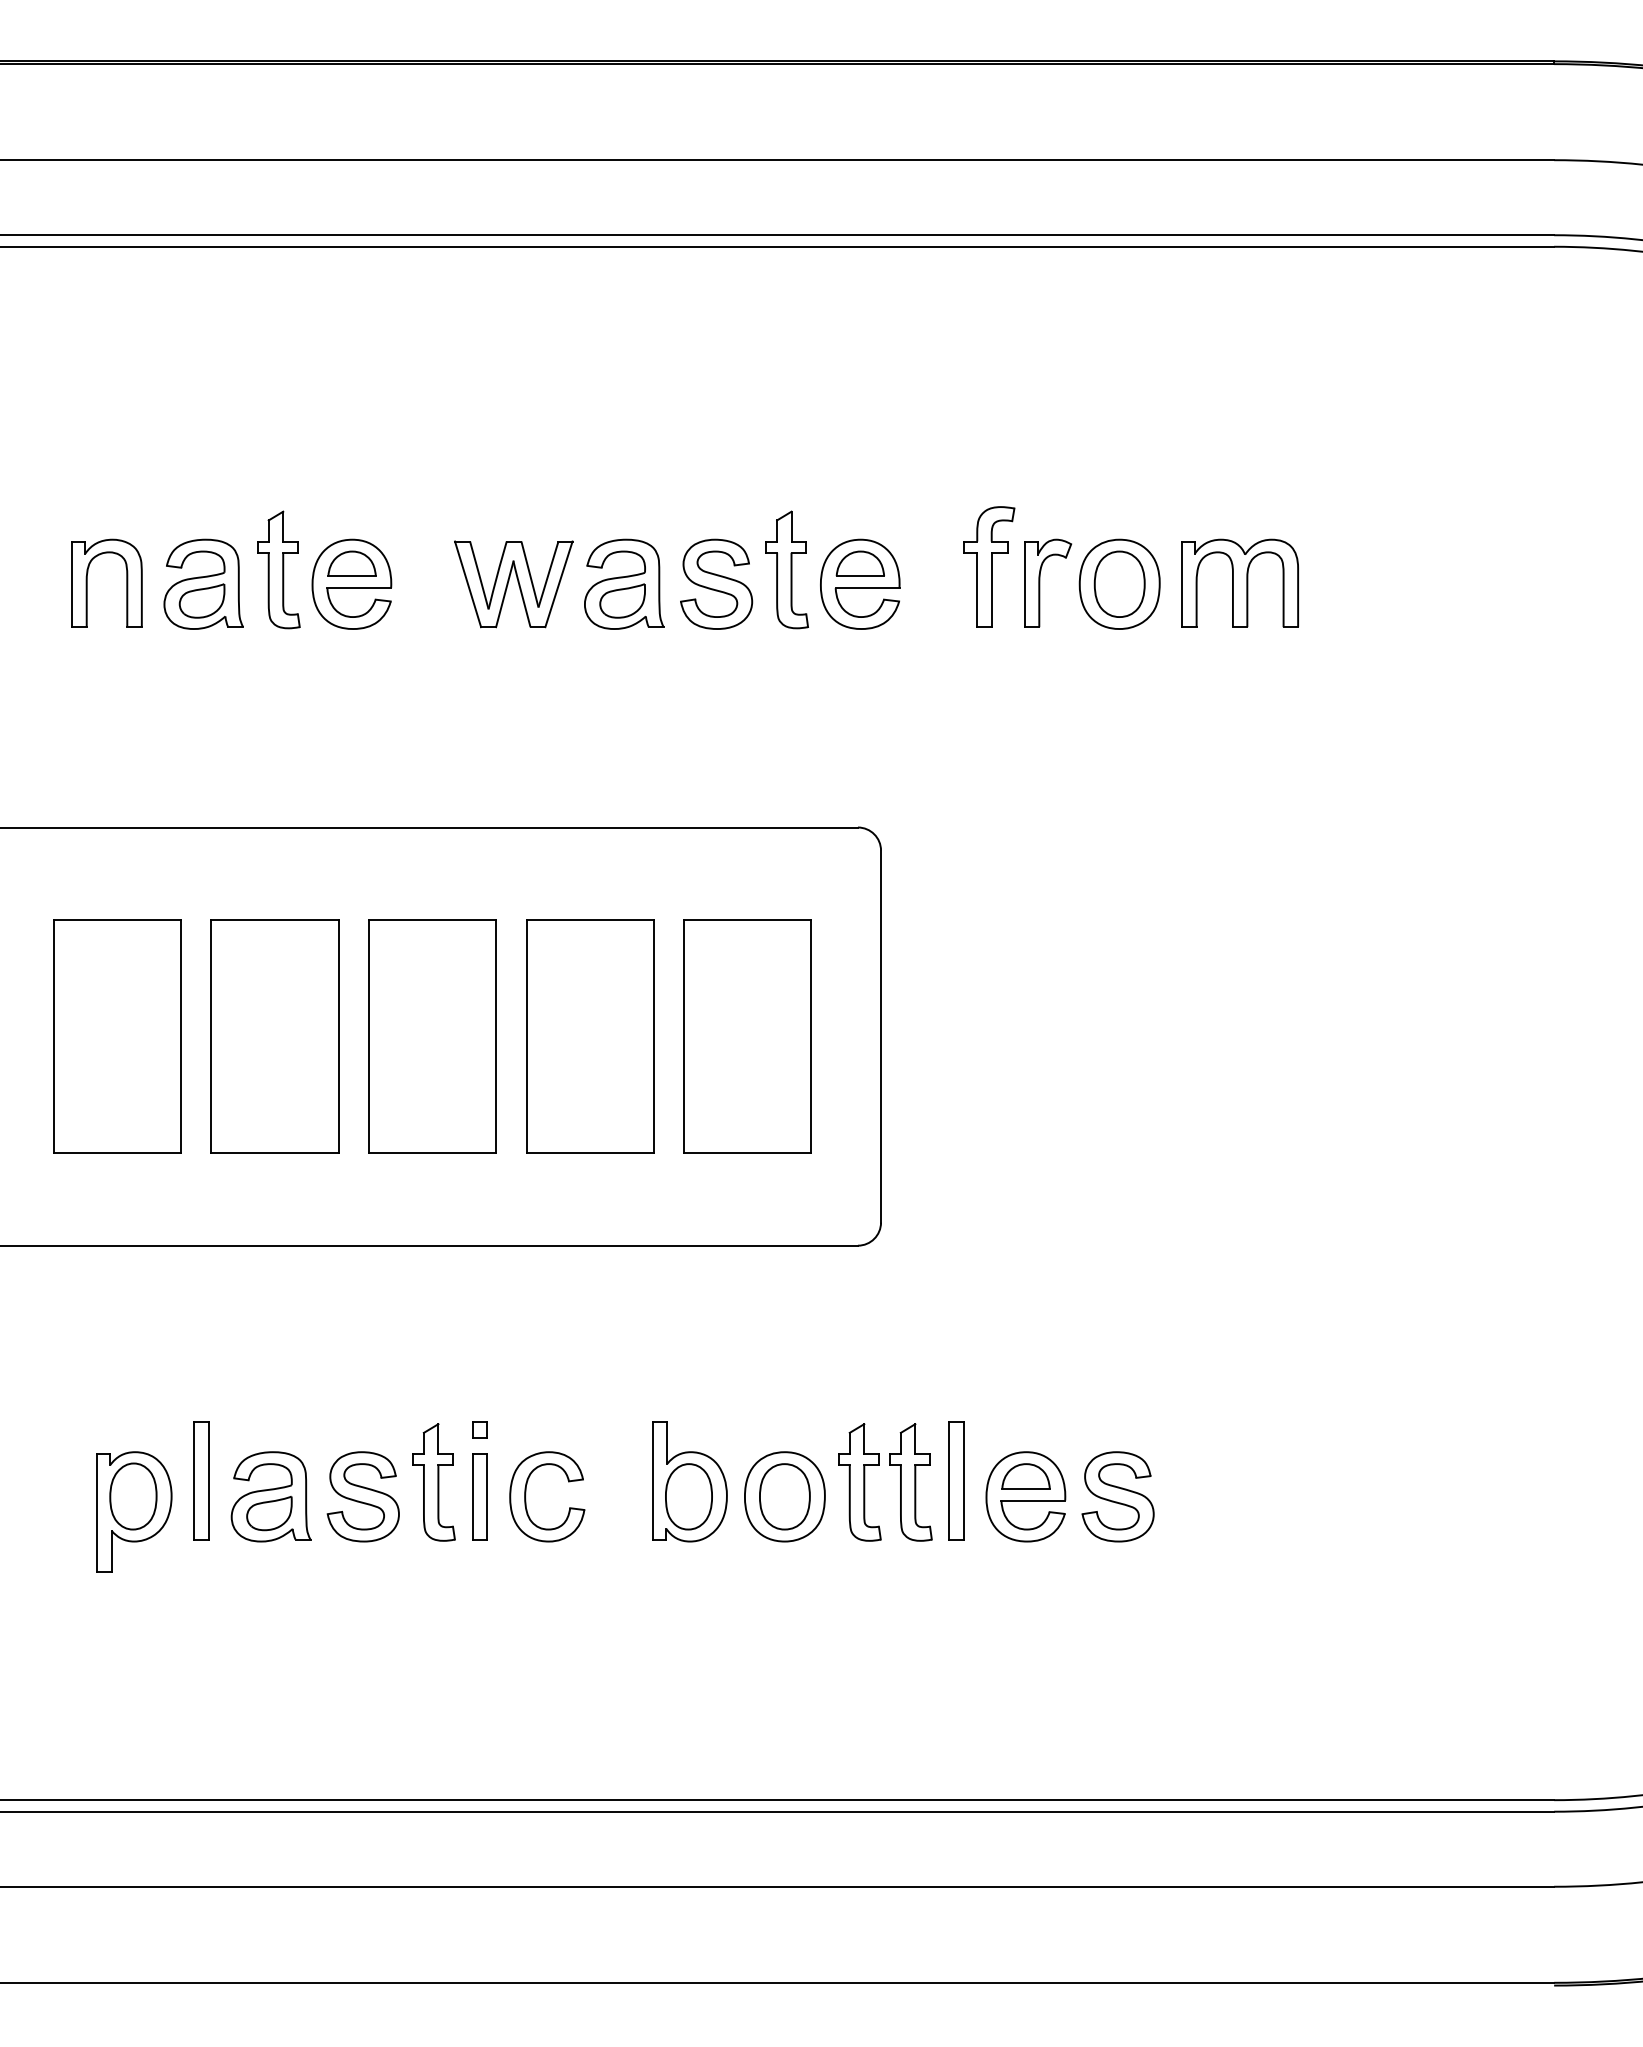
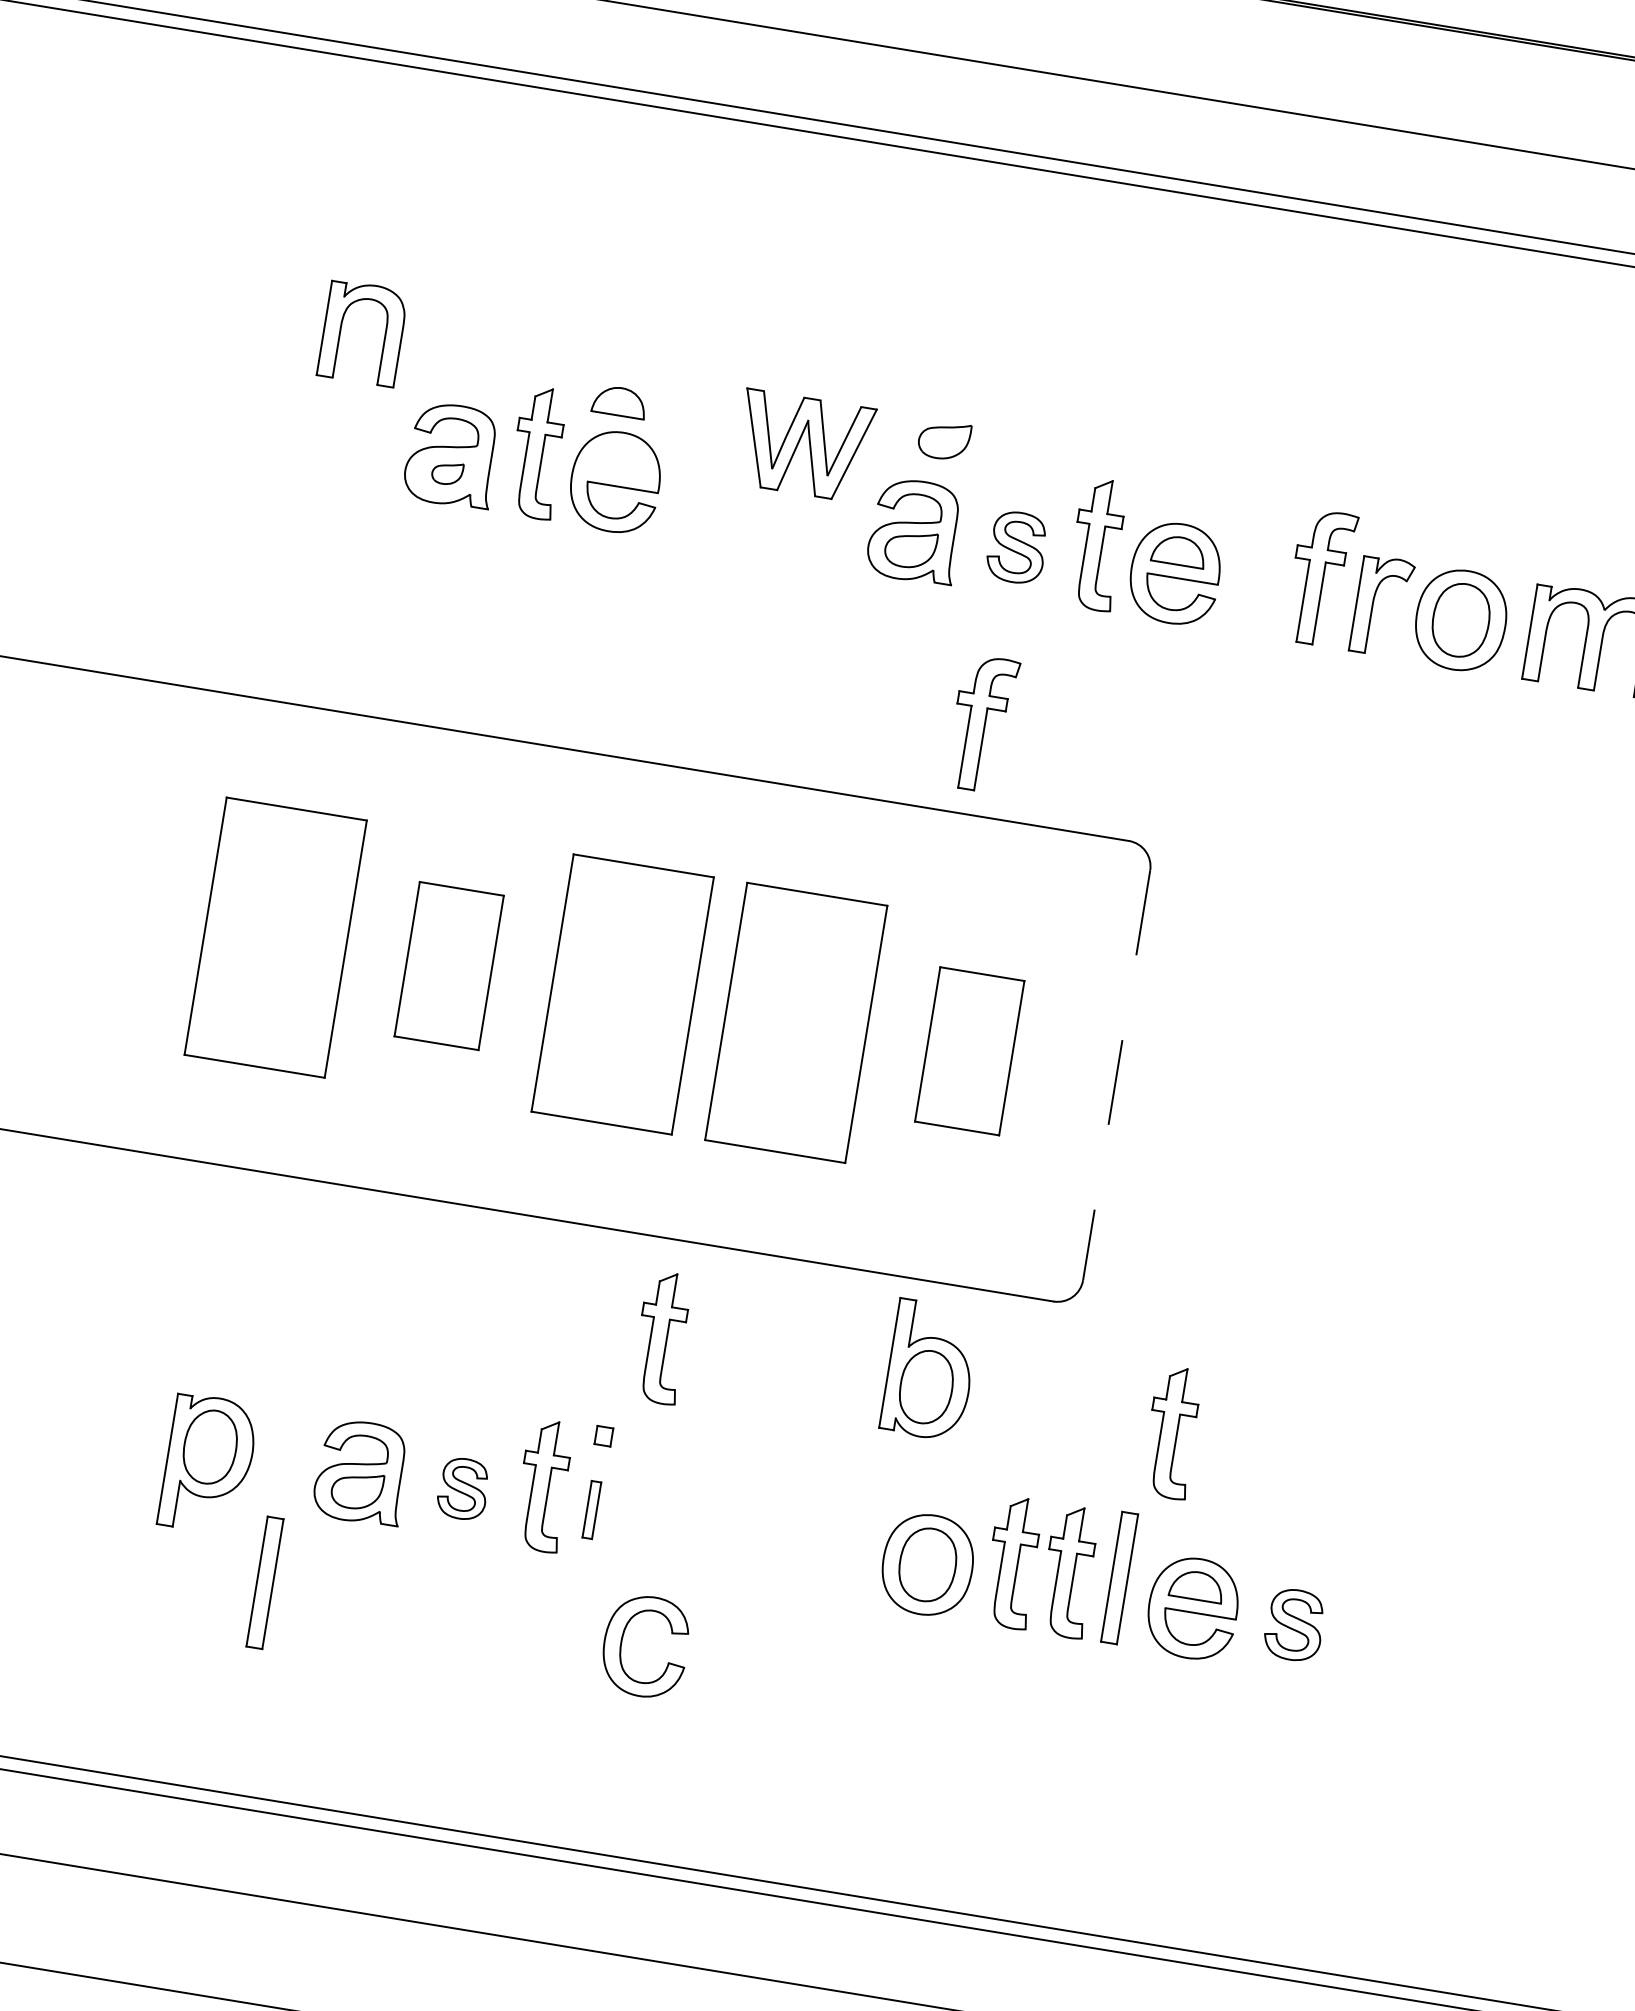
part: (636, 499) -> (944, 439), added
part: (351, 563) -> (619, 401), moved
part: (87, 582) -> (341, 328), moved
part: (716, 583) -> (1017, 546), size x0.7
part: (513, 584) -> (804, 446), moved
part: (201, 600) -> (446, 472), size x0.6
part: (711, 744) -> (982, 723), added
part: (274, 1036) -> (448, 965), size x0.6
part: (747, 1036) -> (969, 1051), size x0.6
line: (881, 1036) -> (1117, 1075), solid -> dashed
part: (516, 1334) -> (661, 1337), added
part: (981, 1344) -> (1171, 1432), added
part: (201, 1480) -> (265, 1582), moved
part: (689, 1481) -> (929, 1370), moved
part: (526, 1495) -> (623, 1641), moved
part: (362, 1496) -> (462, 1488), size x0.6
part: (479, 1496) -> (591, 1509), size x0.6
part: (1117, 1496) -> (1294, 1624), size x0.7

